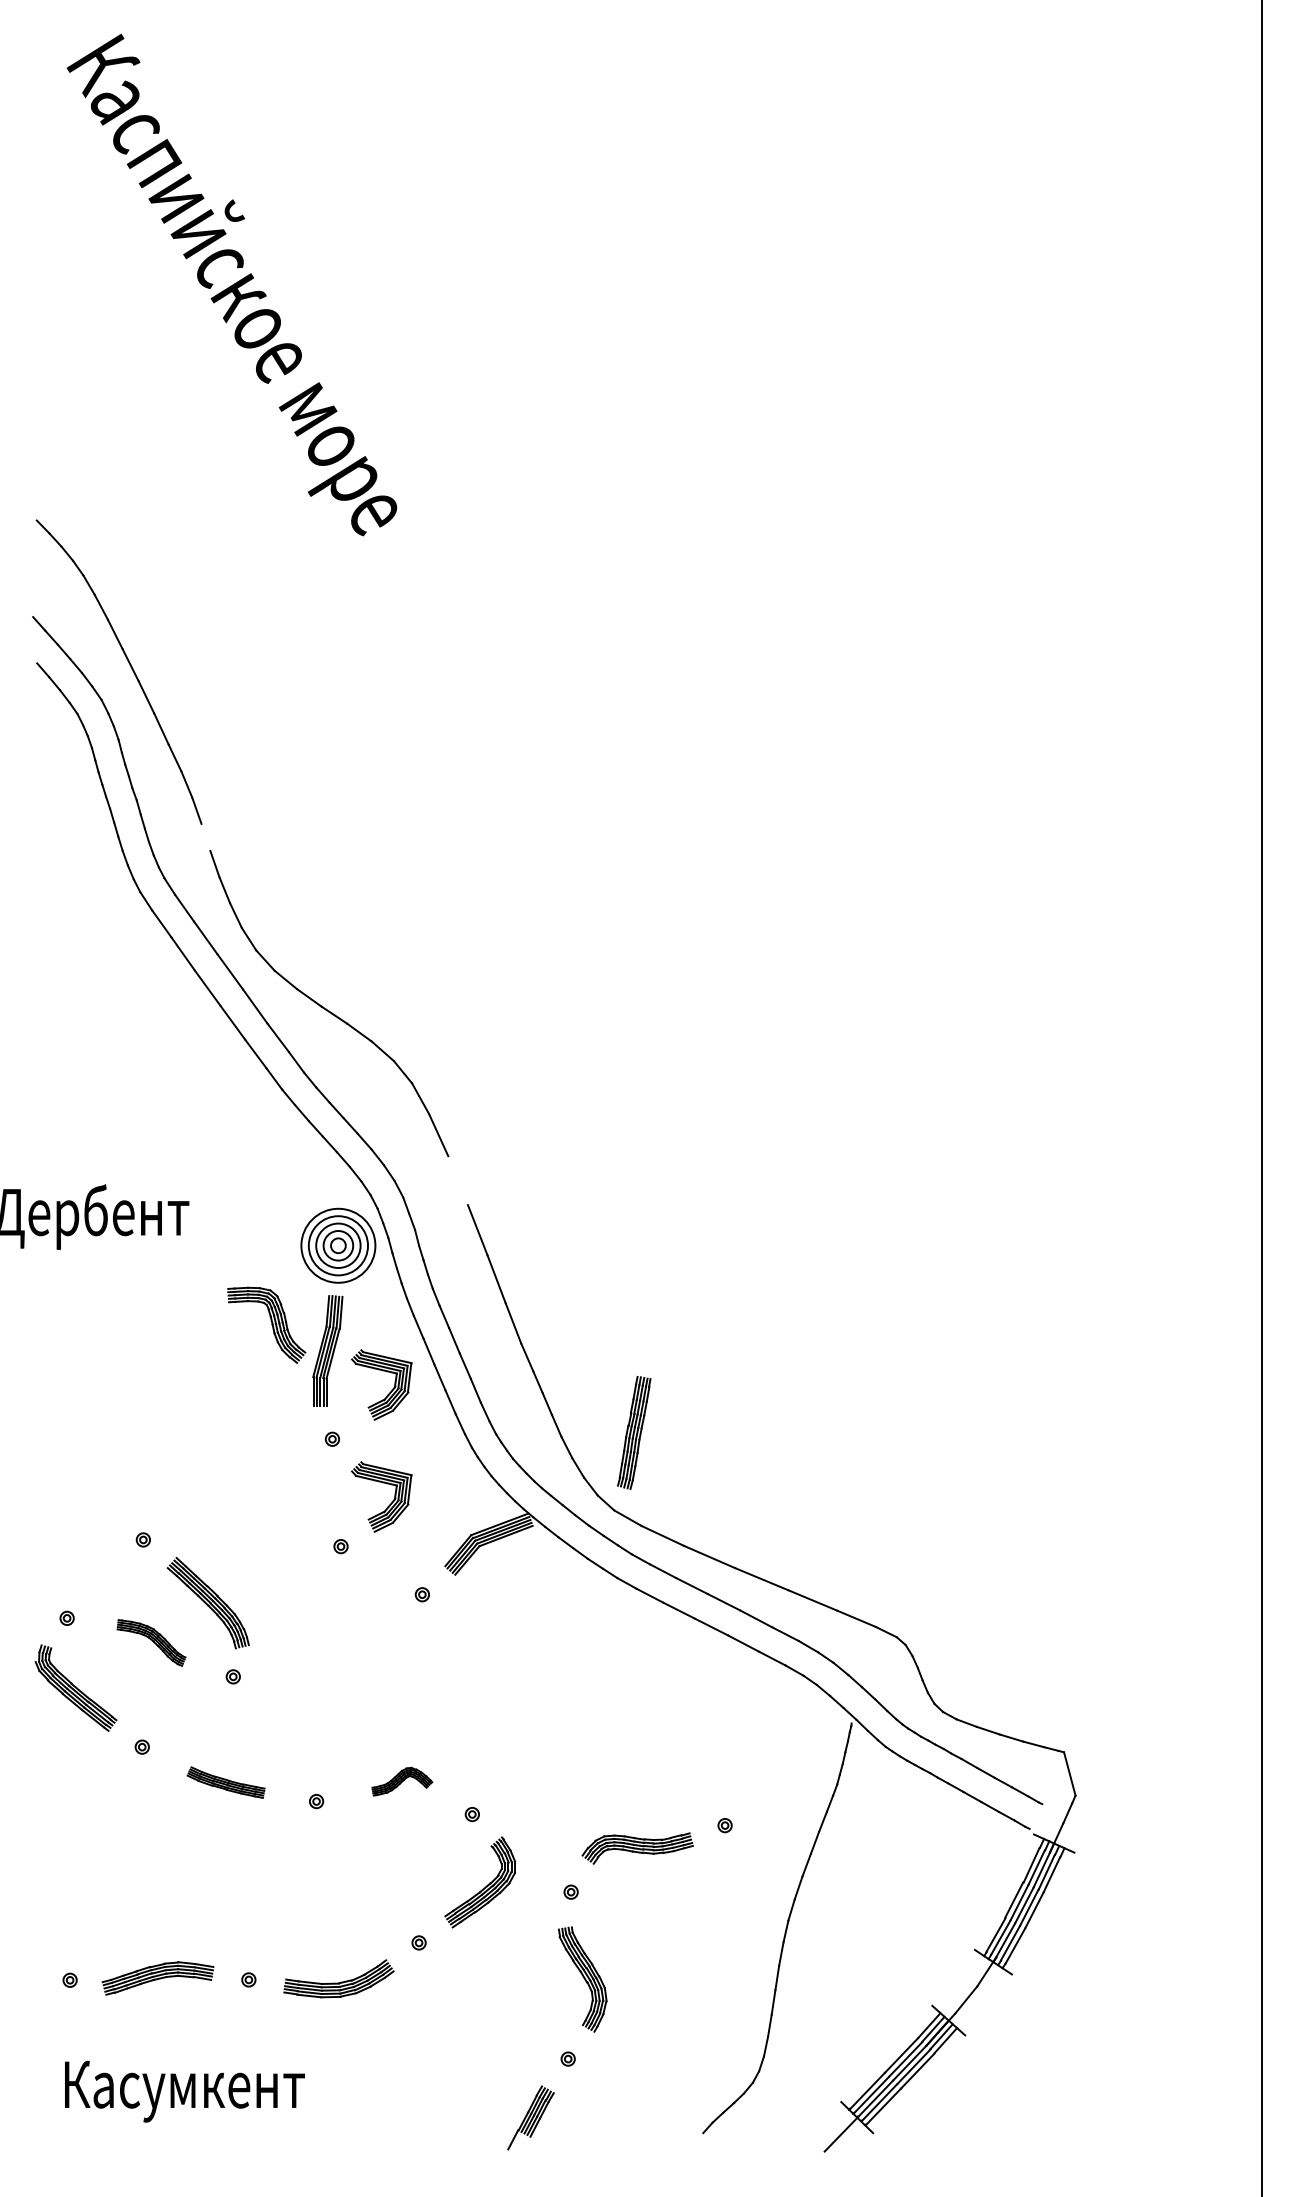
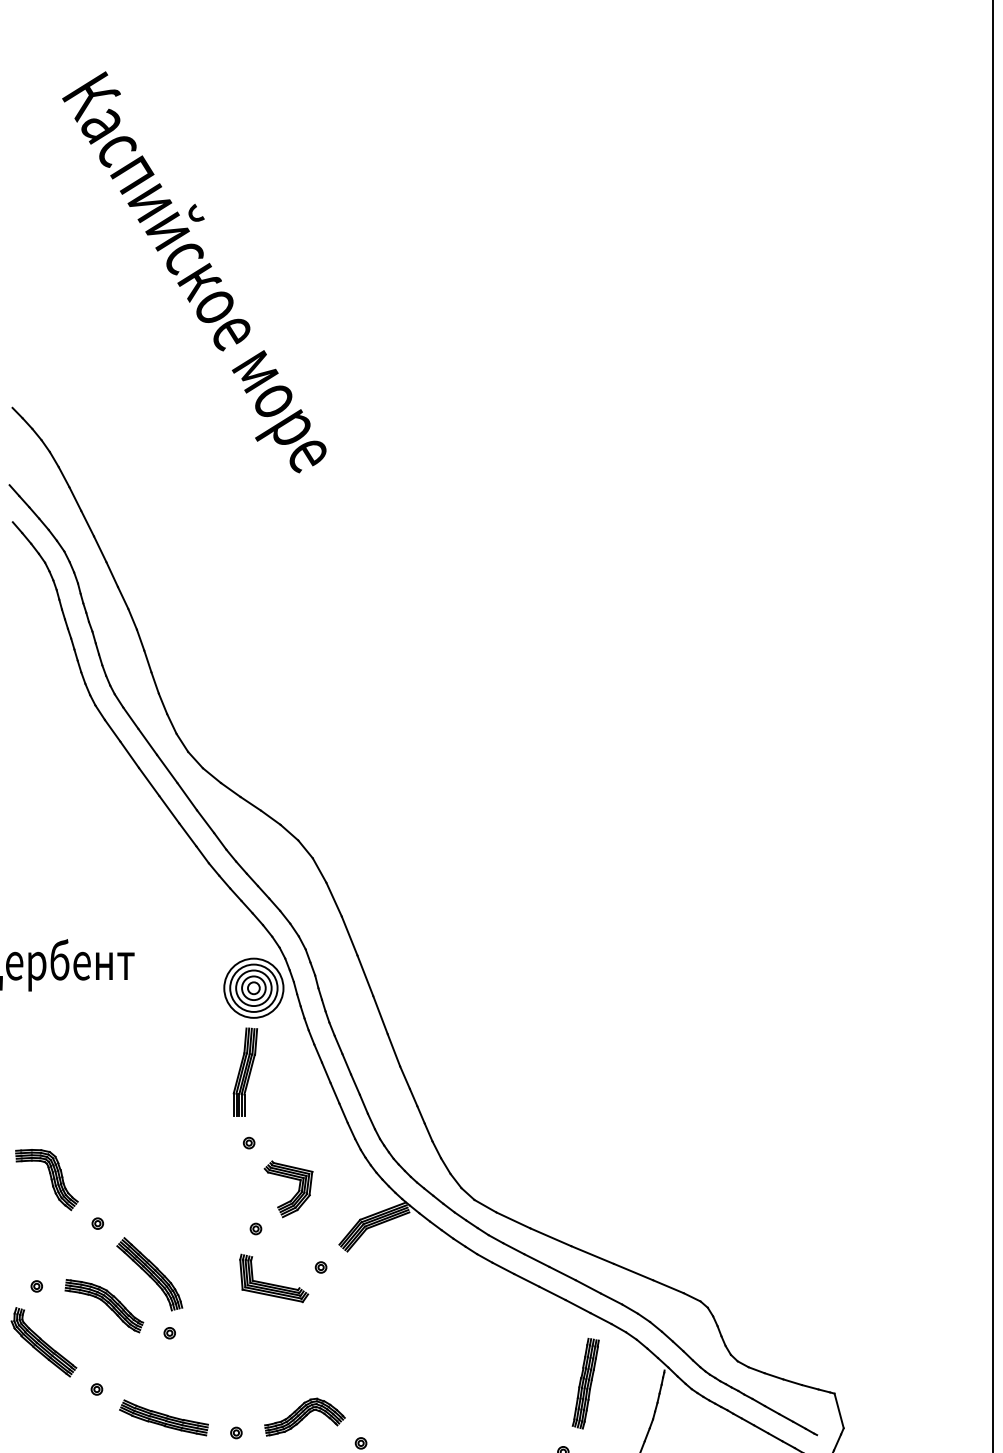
text: (231, 284) -> (193, 271), moved
line: (205, 836) -> (147, 660), added
line: (457, 1180) -> (349, 936), added
part: (266, 1324) -> (46, 1179), moved
part: (391, 1389) -> (296, 1103), removed
part: (634, 1432) -> (586, 1383), moved
part: (363, 1615) -> (273, 1284), added
part: (151, 1642) -> (104, 1305), size x1.43
part: (402, 1781) -> (305, 1416), size x1.67
part: (225, 1782) -> (163, 1417), size x1.43

